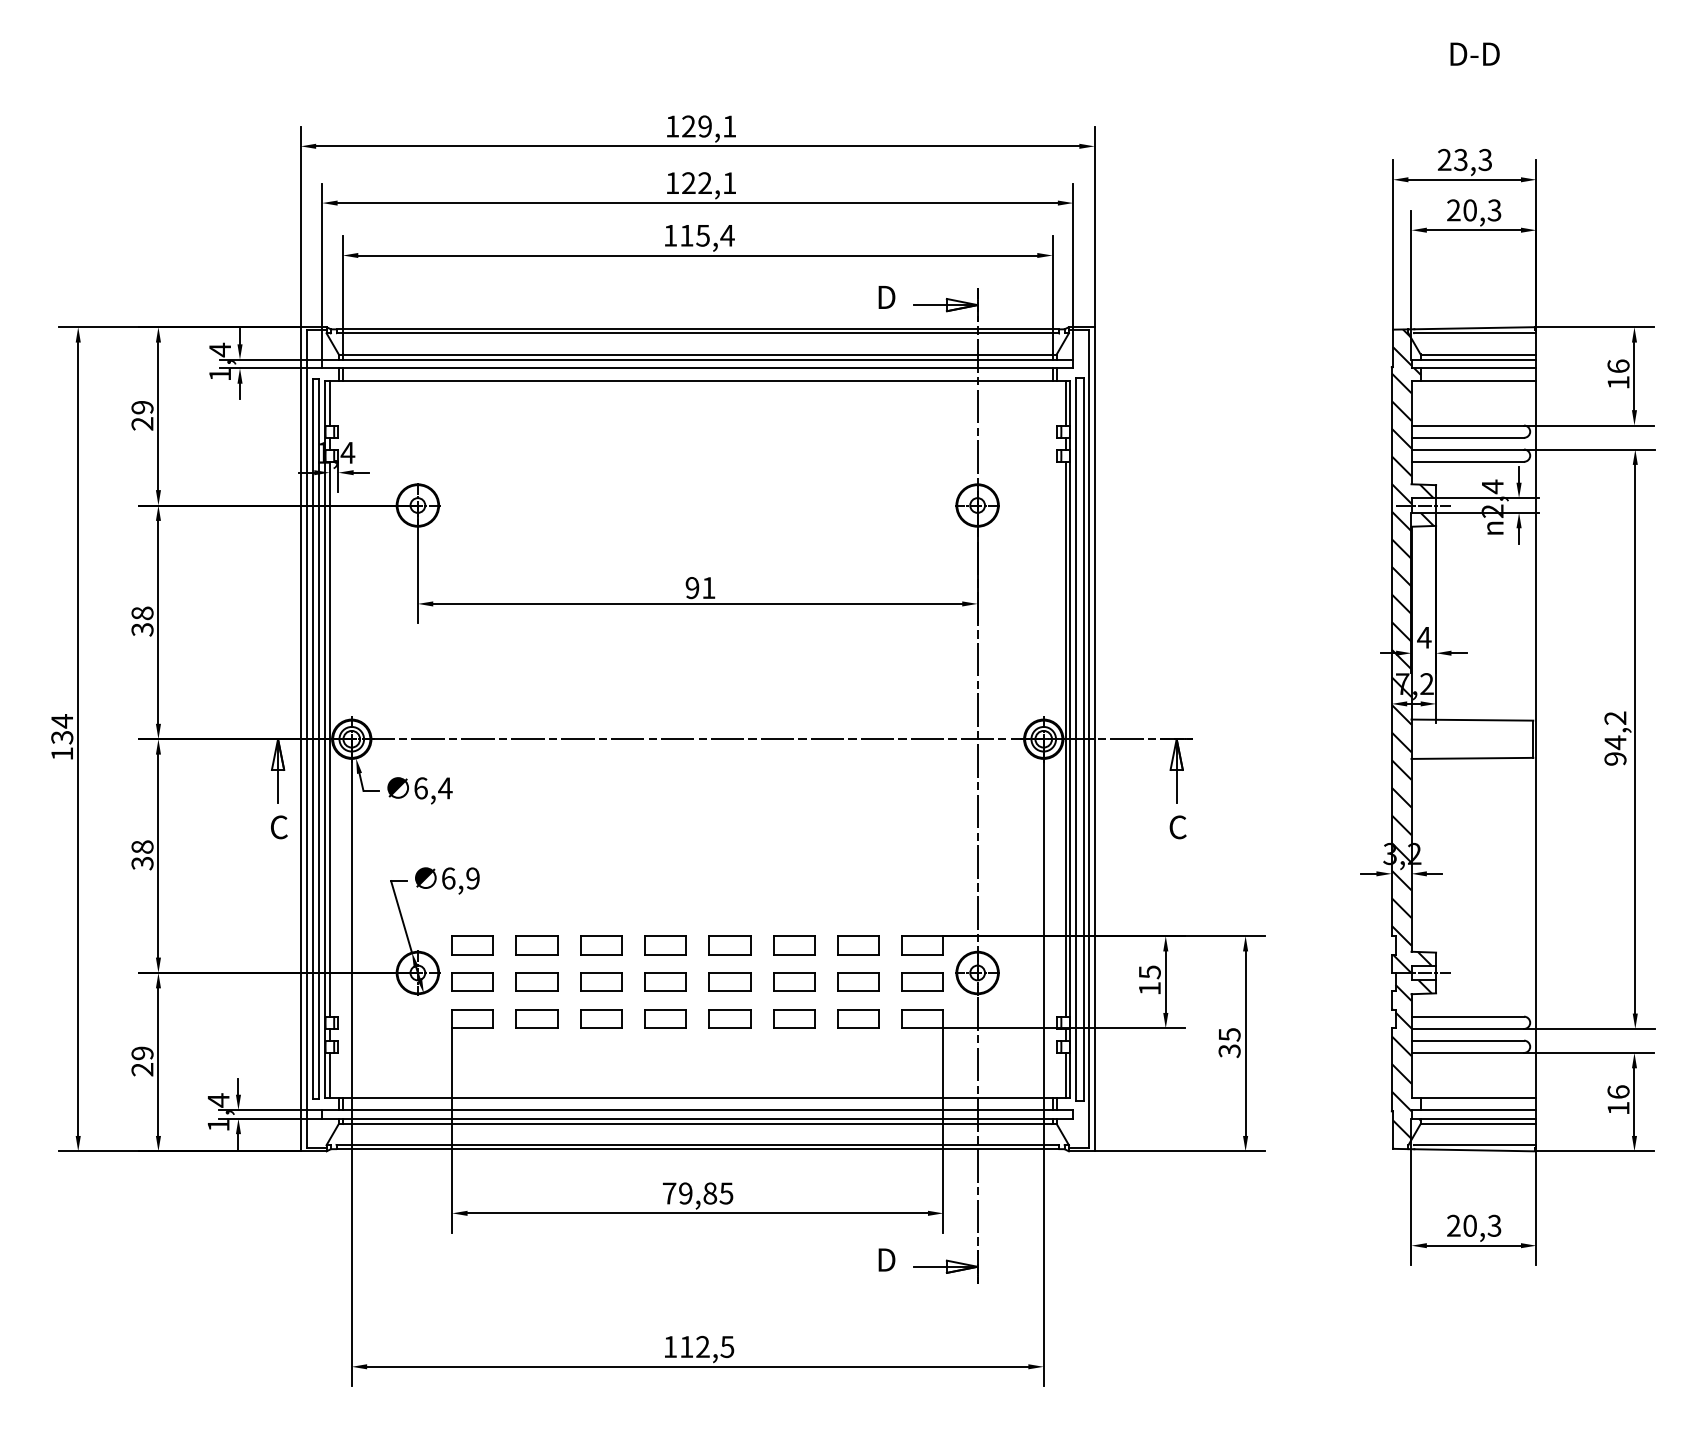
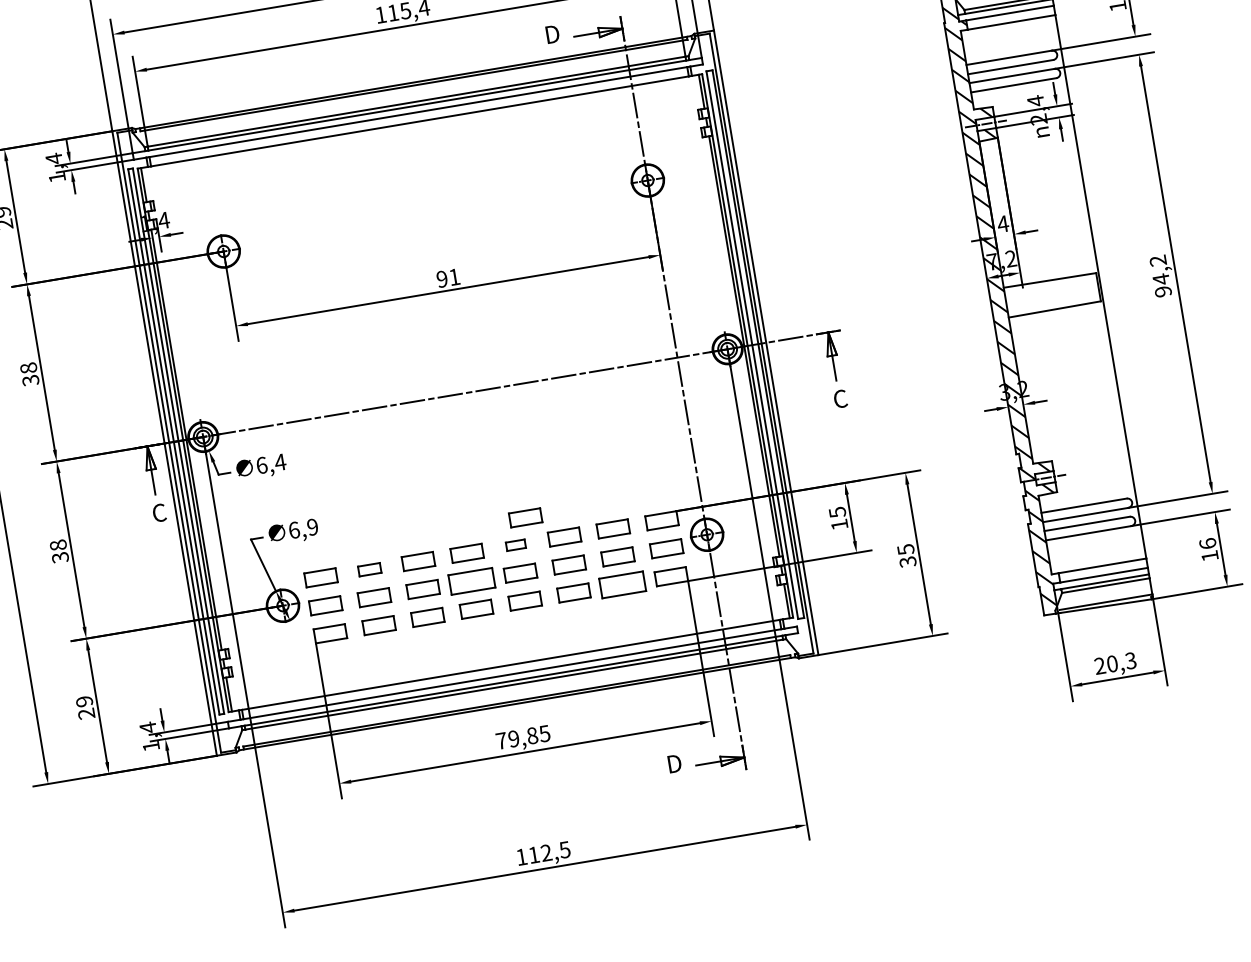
part: (748, 912) -> (525, 518), added
part: (536, 945) -> (369, 569), size x0.7
part: (729, 945) -> (515, 545), size x0.6
part: (665, 981) -> (471, 580), size x1.4
part: (858, 1018) -> (622, 584), size x1.4

